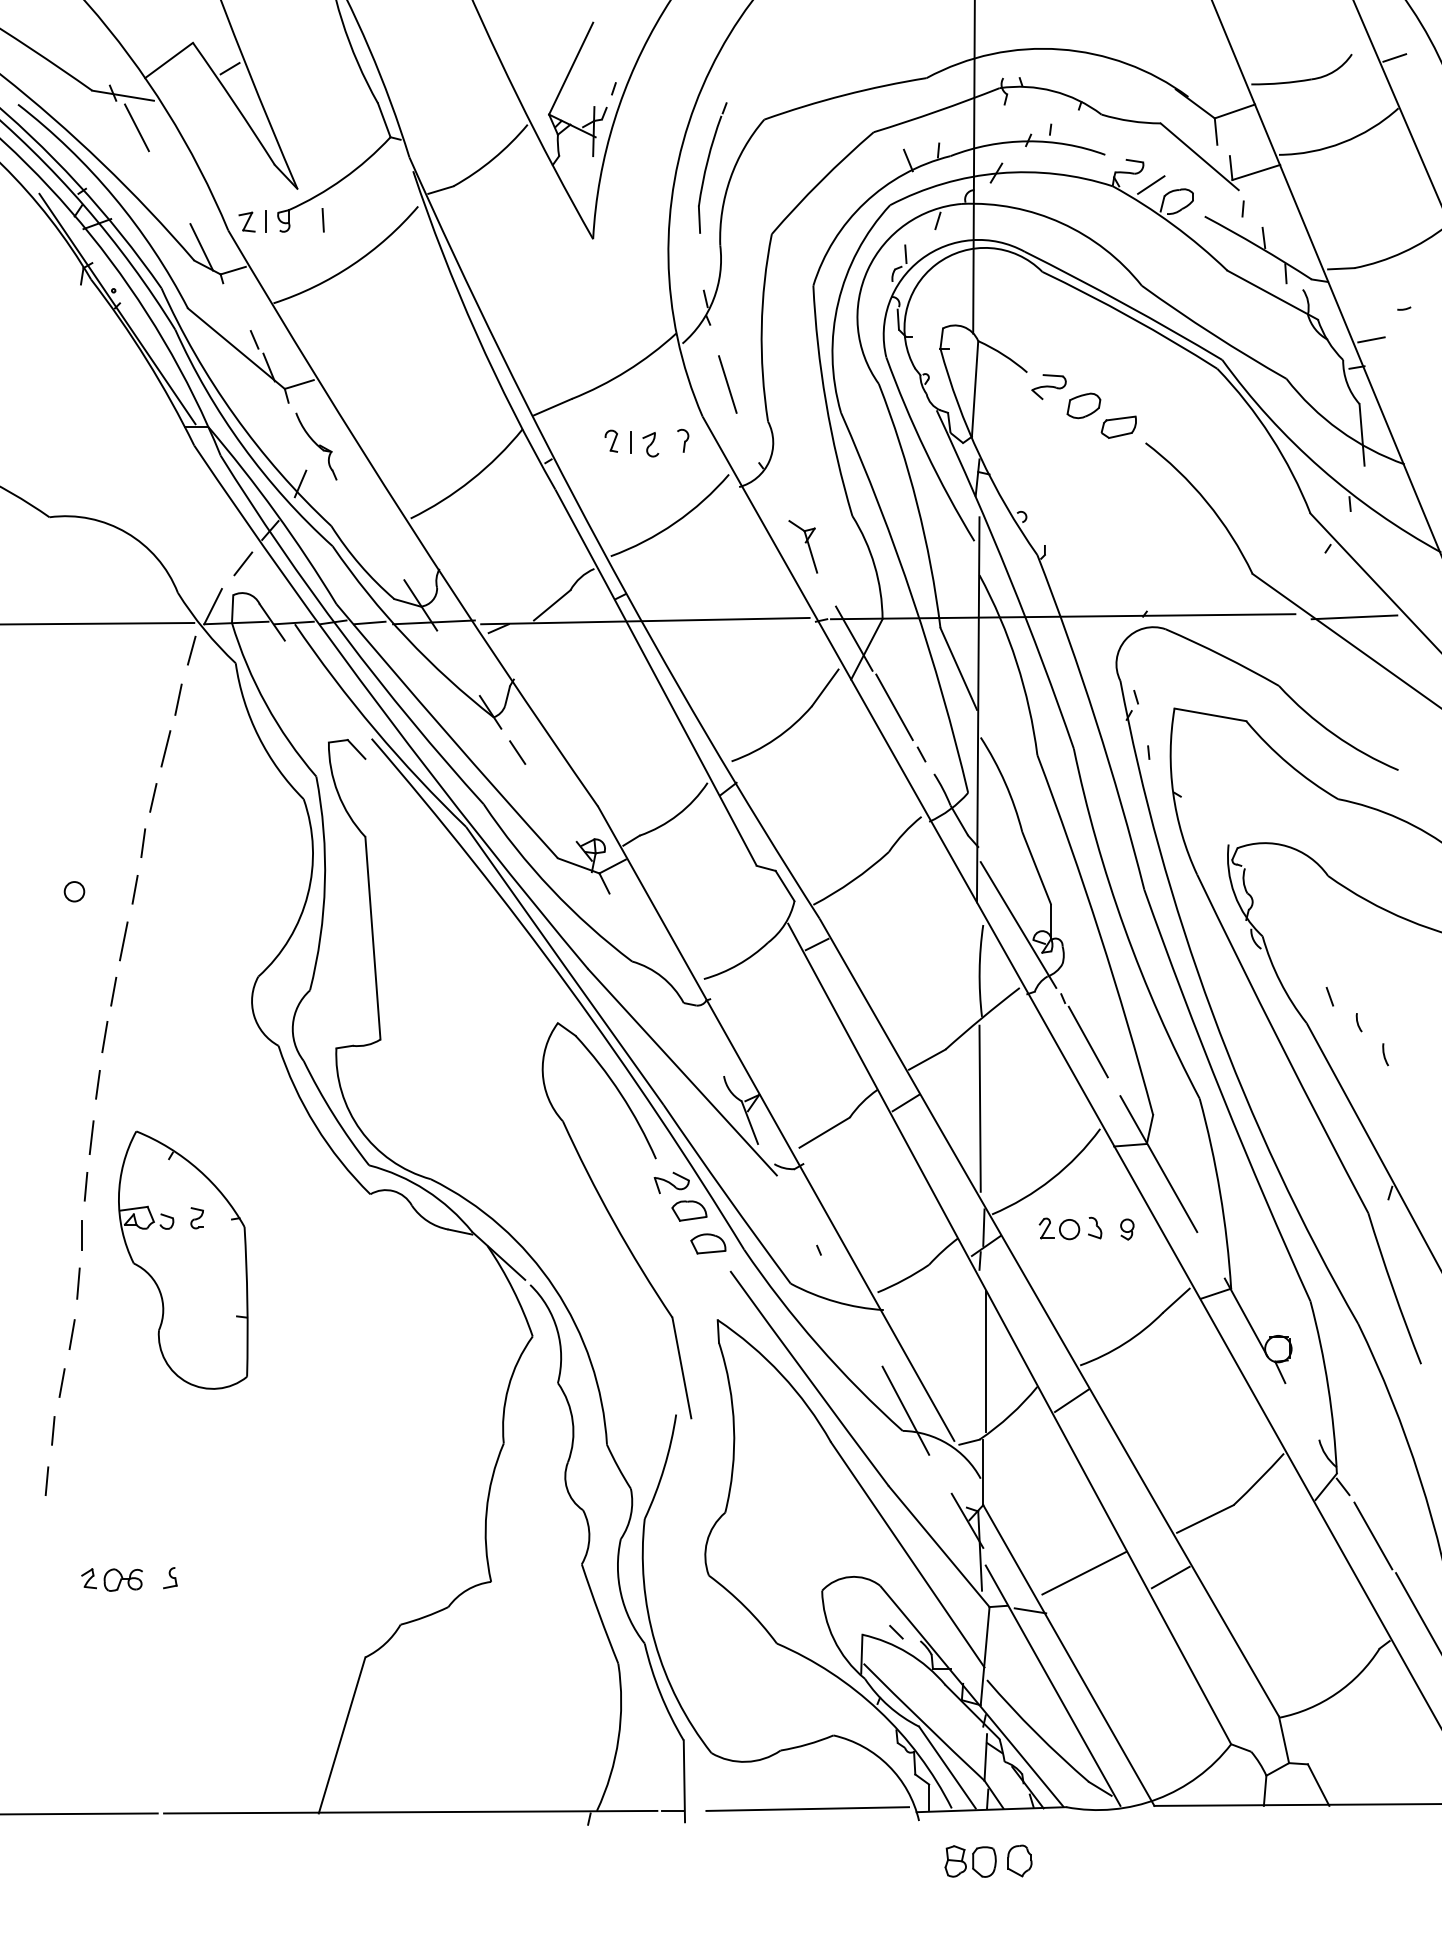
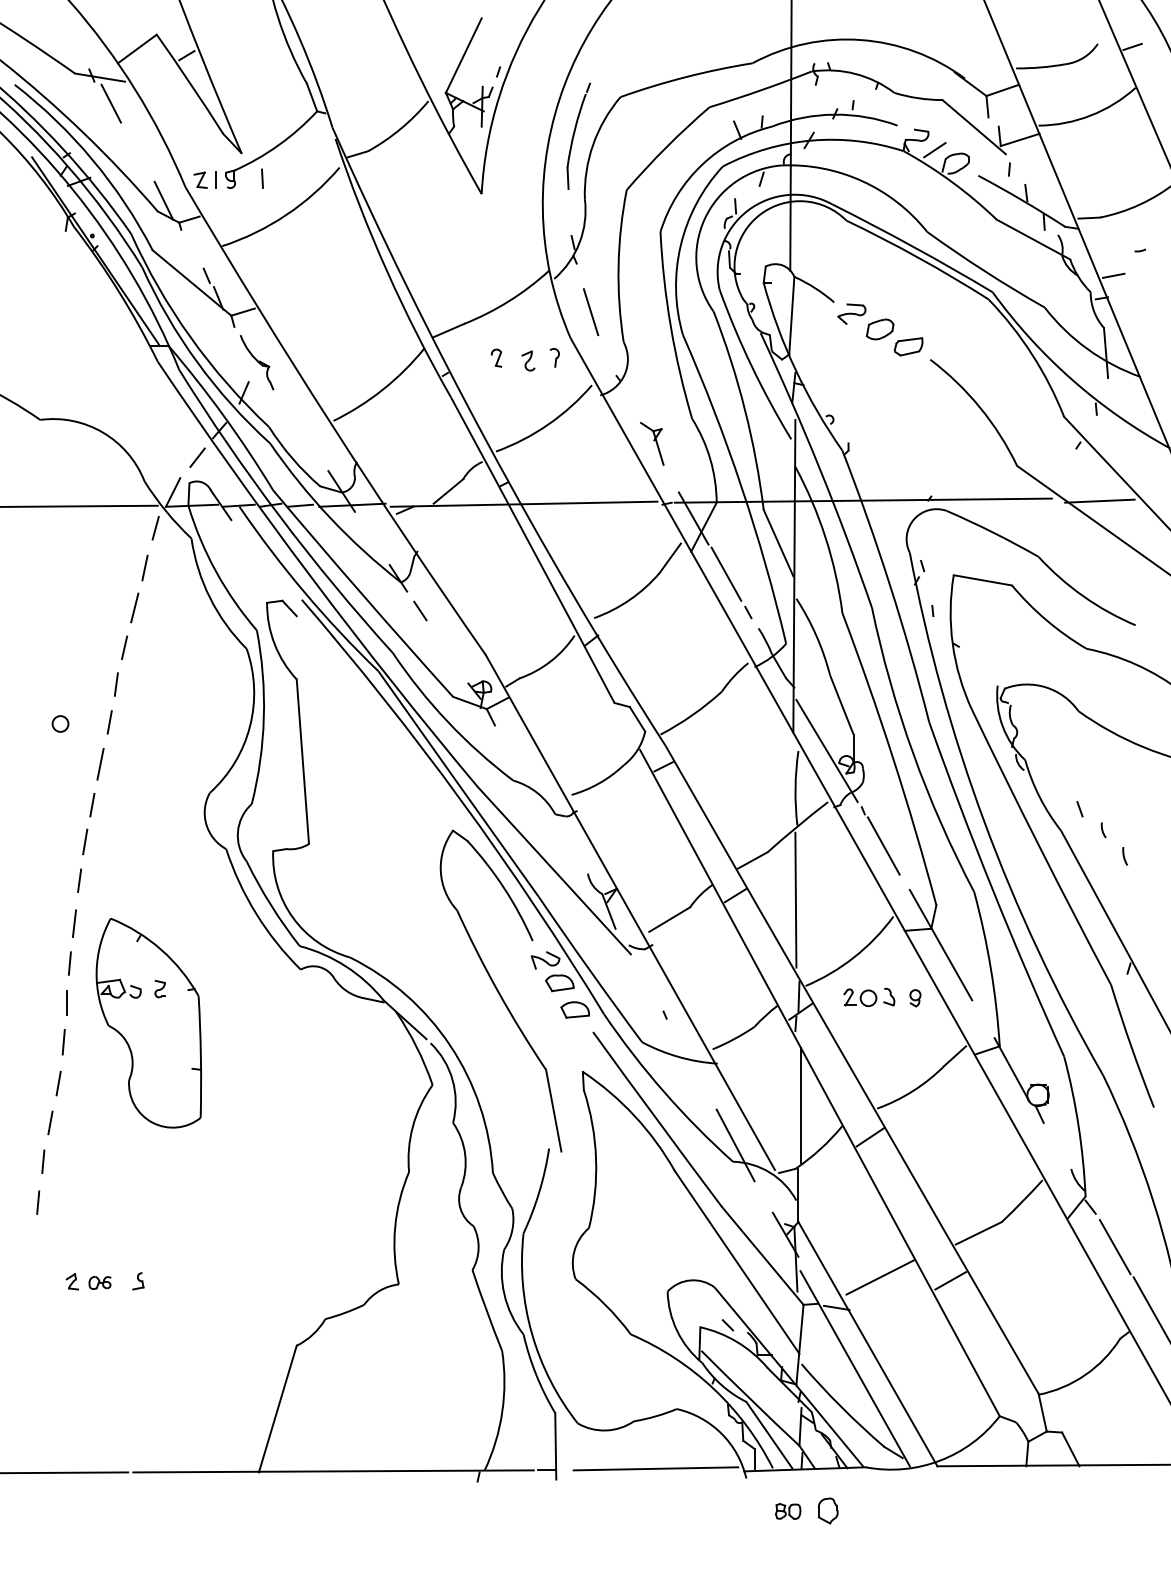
line: (630, 442) -> (512, 359), removed
part: (122, 1579) -> (99, 1282), size x0.7
part: (970, 1861) -> (788, 1511), size x0.6

